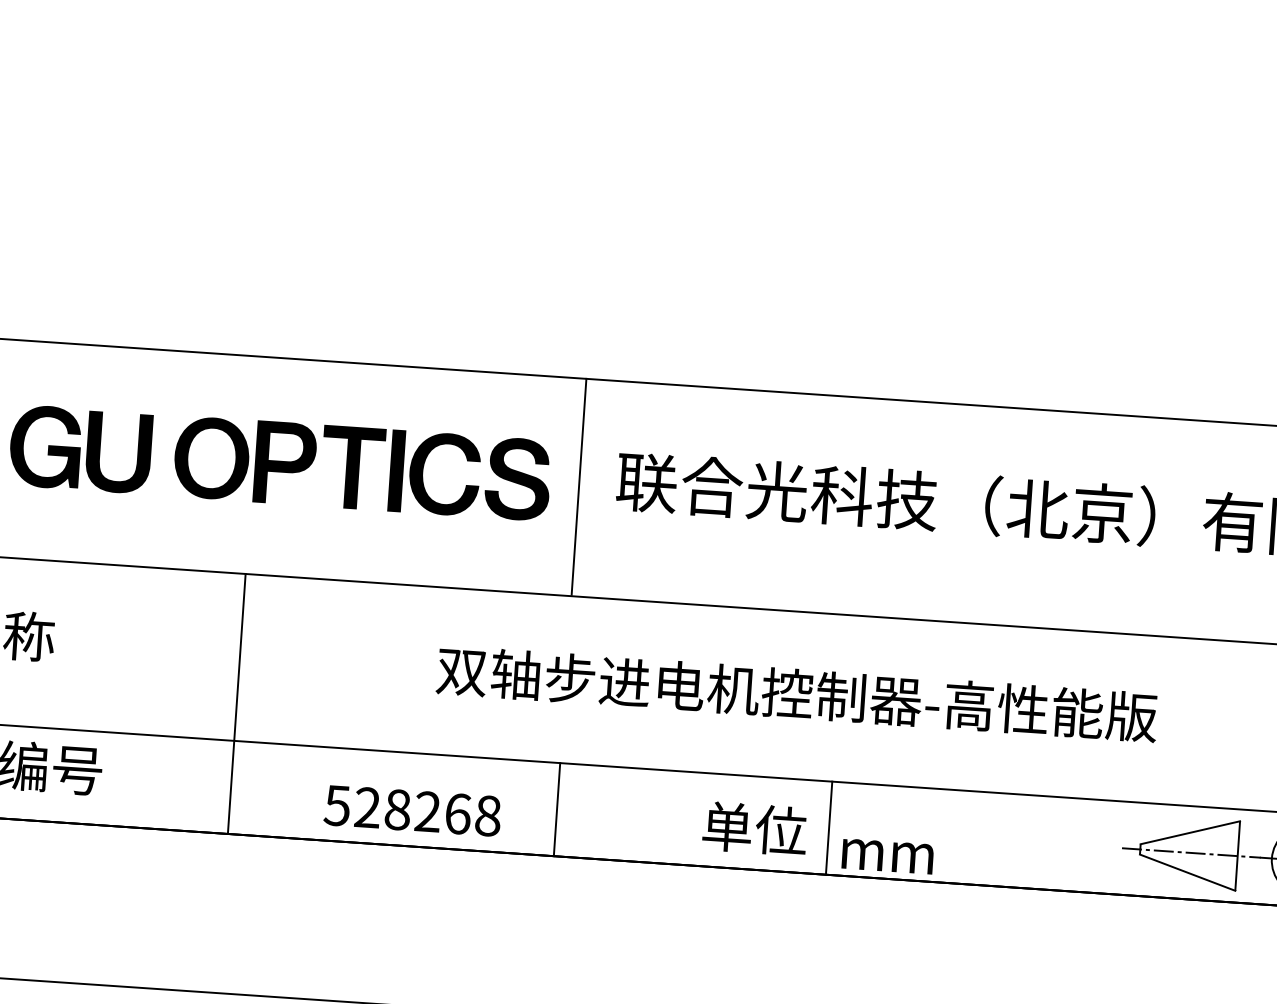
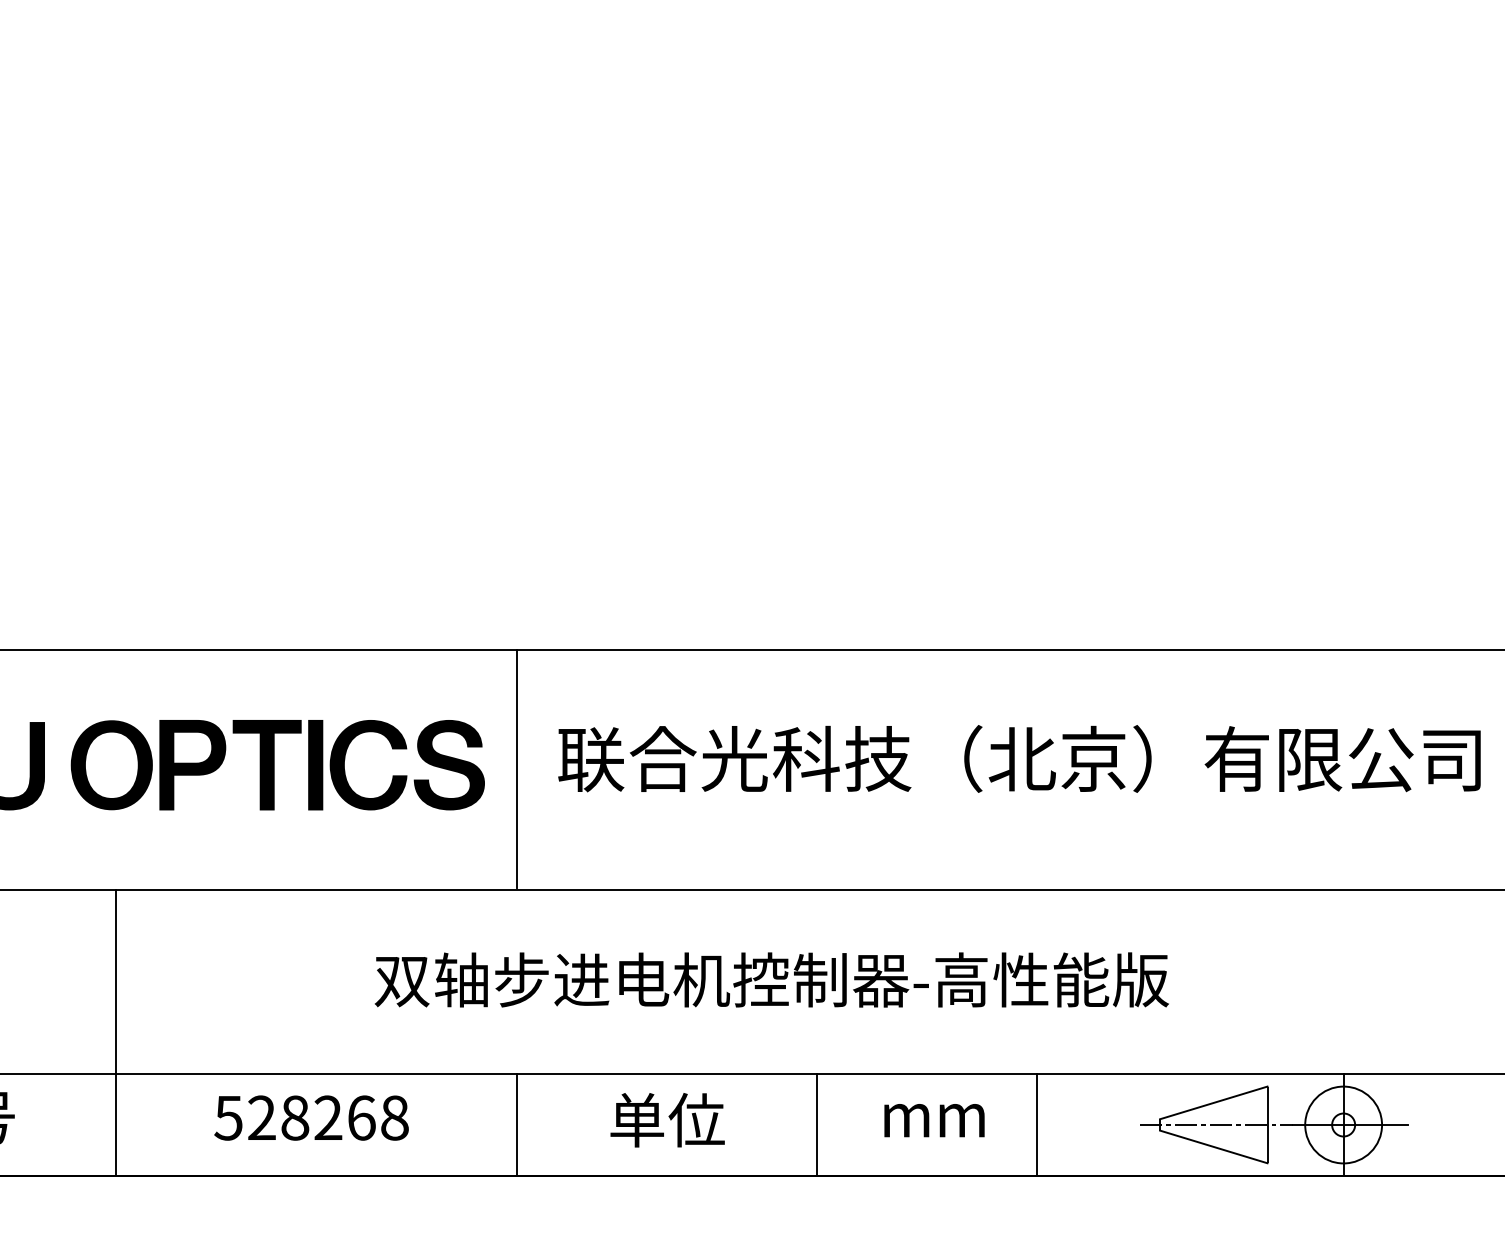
line: (236, 703) -> (115, 1032), moved
text: (412, 810) -> (311, 1117), moved
text: (754, 829) -> (667, 1120), moved
line: (1029, 841) -> (1037, 1124), added
text: (887, 856) -> (934, 1120), moved

